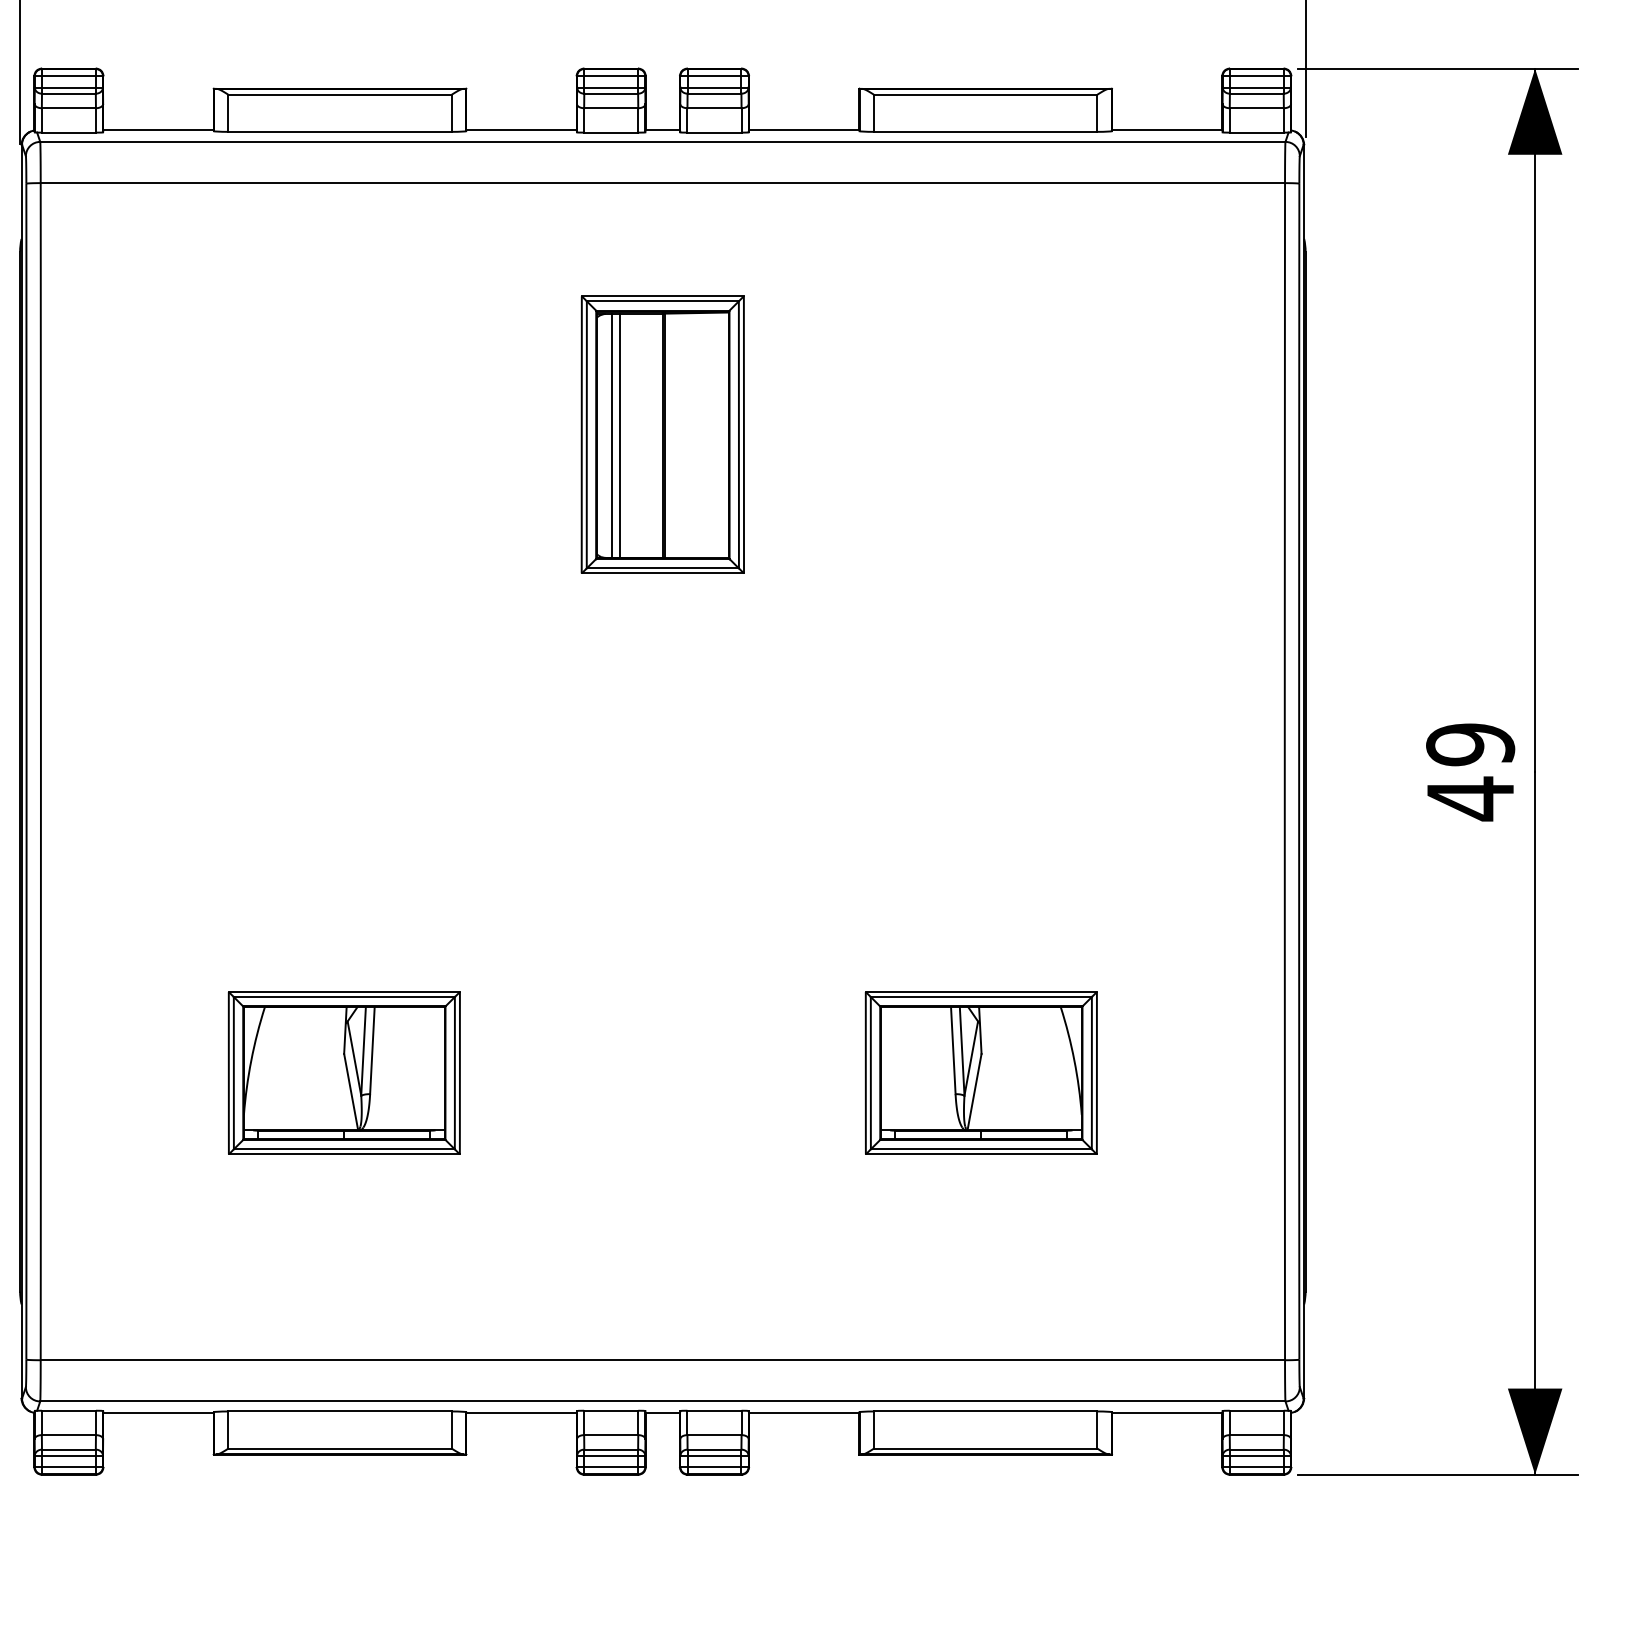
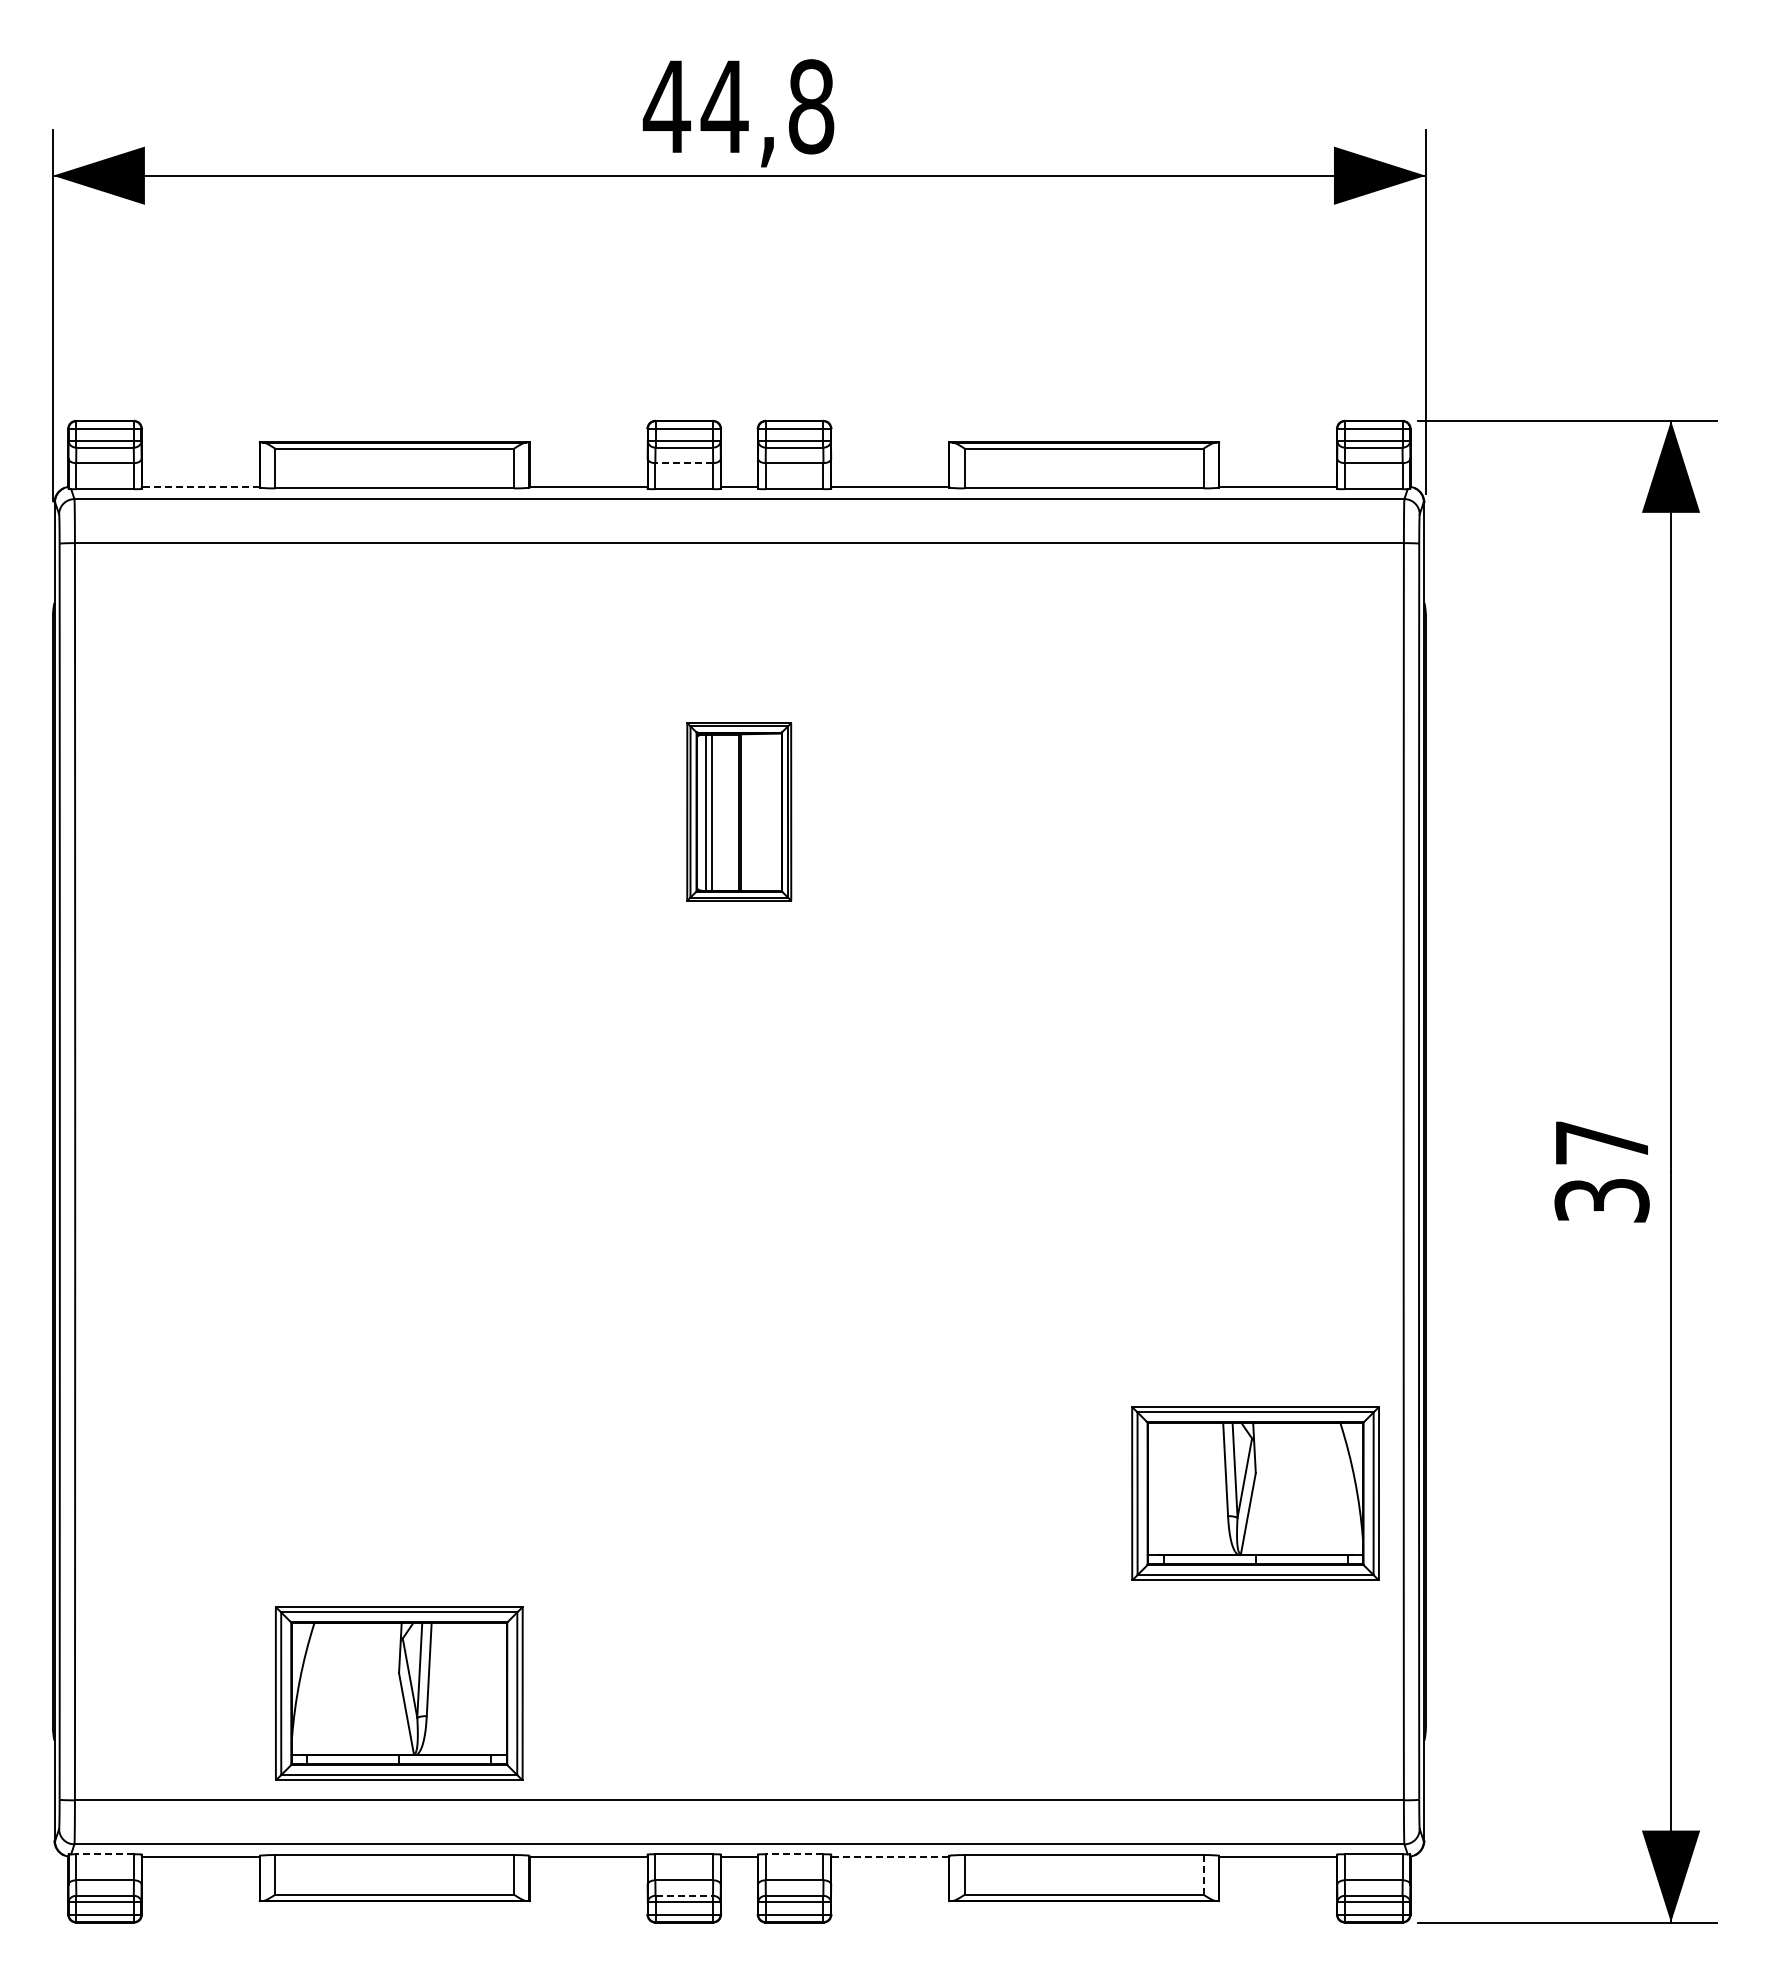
line: (611, 108) -> (684, 463), solid -> dashed
line: (158, 130) -> (200, 486), solid -> dashed
part: (661, 434) -> (738, 811), size x0.6
text: (1470, 772) -> (1601, 1172), 49 -> 37
part: (344, 1072) -> (399, 1693), moved
part: (981, 1072) -> (1255, 1493), moved
line: (69, 1410) -> (105, 1854), solid -> dashed
line: (714, 1410) -> (794, 1854), solid -> dashed
line: (804, 1412) -> (890, 1856), solid -> dashed
line: (1097, 1429) -> (1203, 1874), solid -> dashed
line: (611, 1449) -> (684, 1895), solid -> dashed

